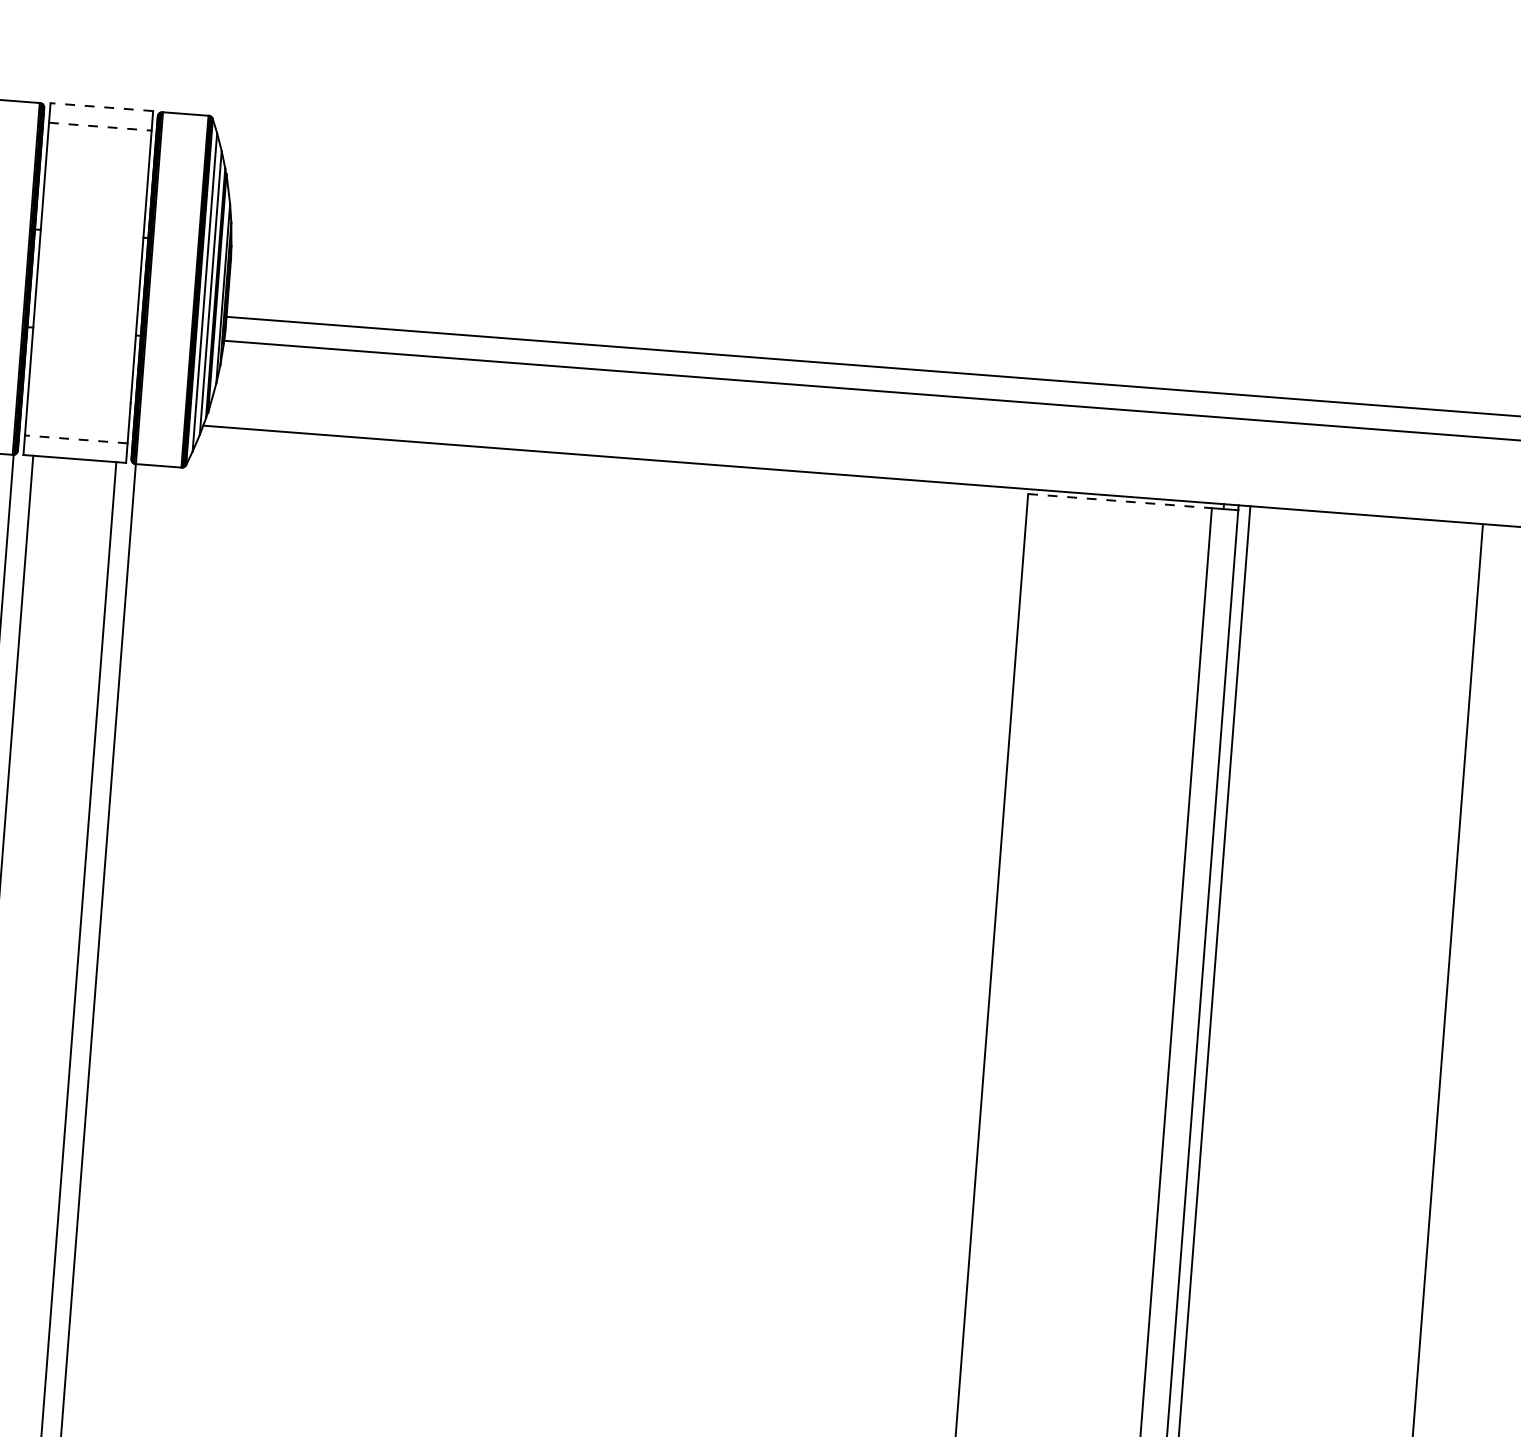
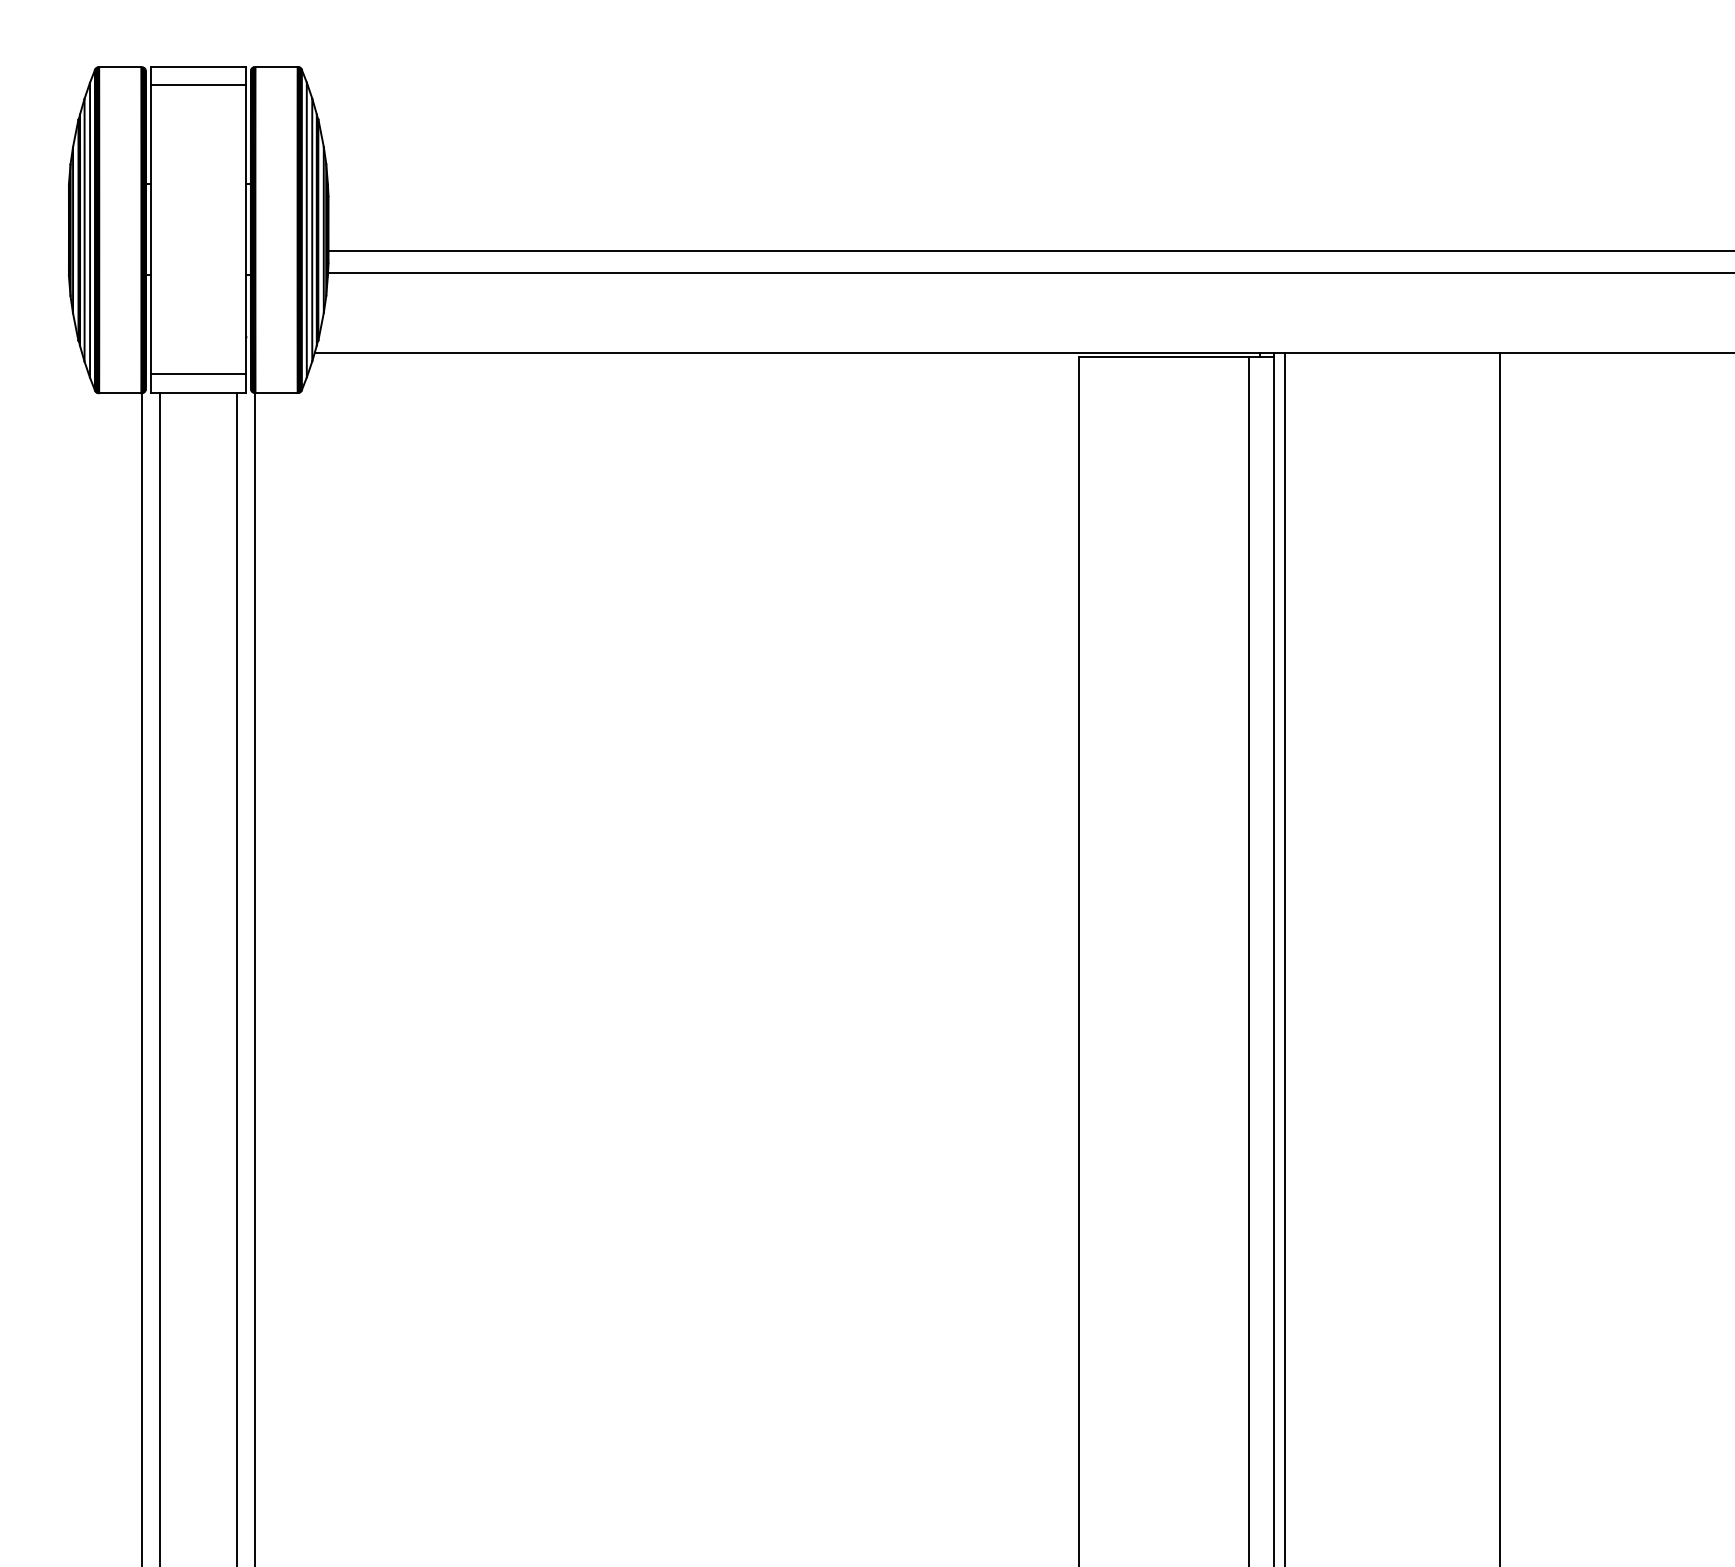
line: (101, 106) -> (198, 66), dashed -> solid
line: (100, 126) -> (198, 84), dashed -> solid
line: (75, 439) -> (198, 374), dashed -> solid
line: (1120, 501) -> (1164, 357), dashed -> solid

